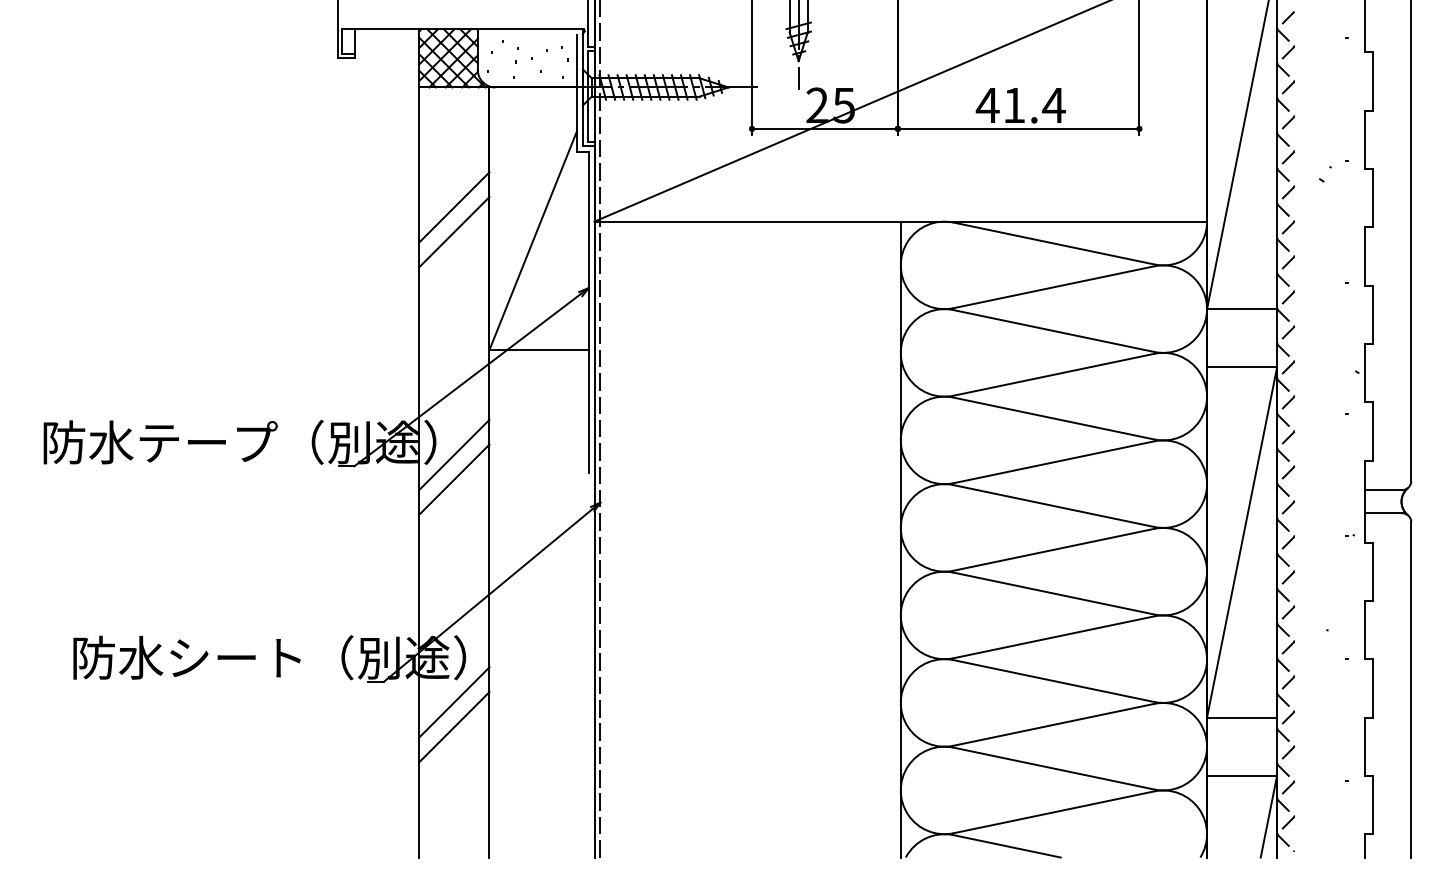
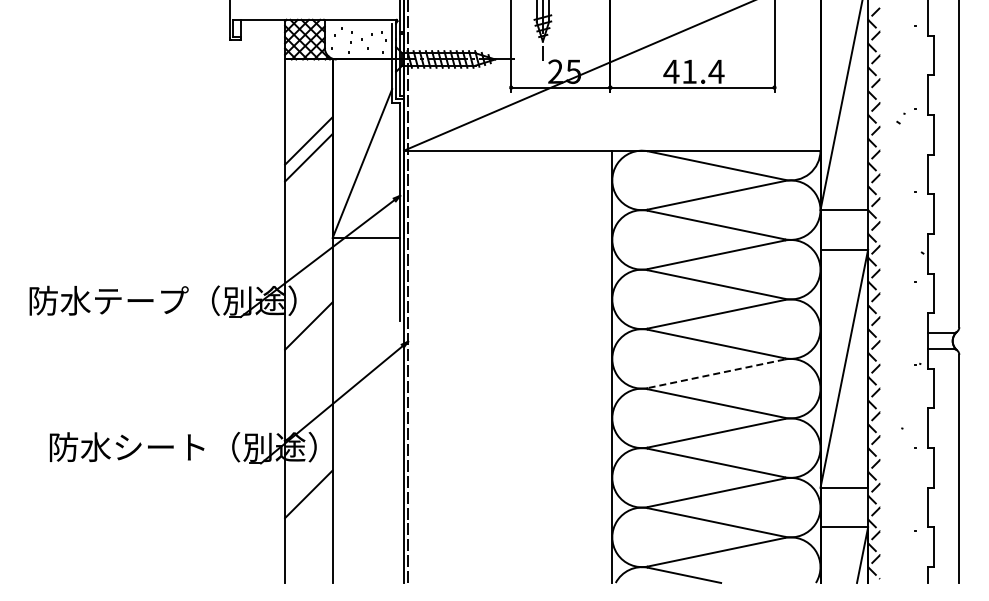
line: (453, 455) -> (308, 309), removed
line: (1054, 549) -> (716, 373), solid -> dashed
line: (453, 702) -> (308, 477), removed

